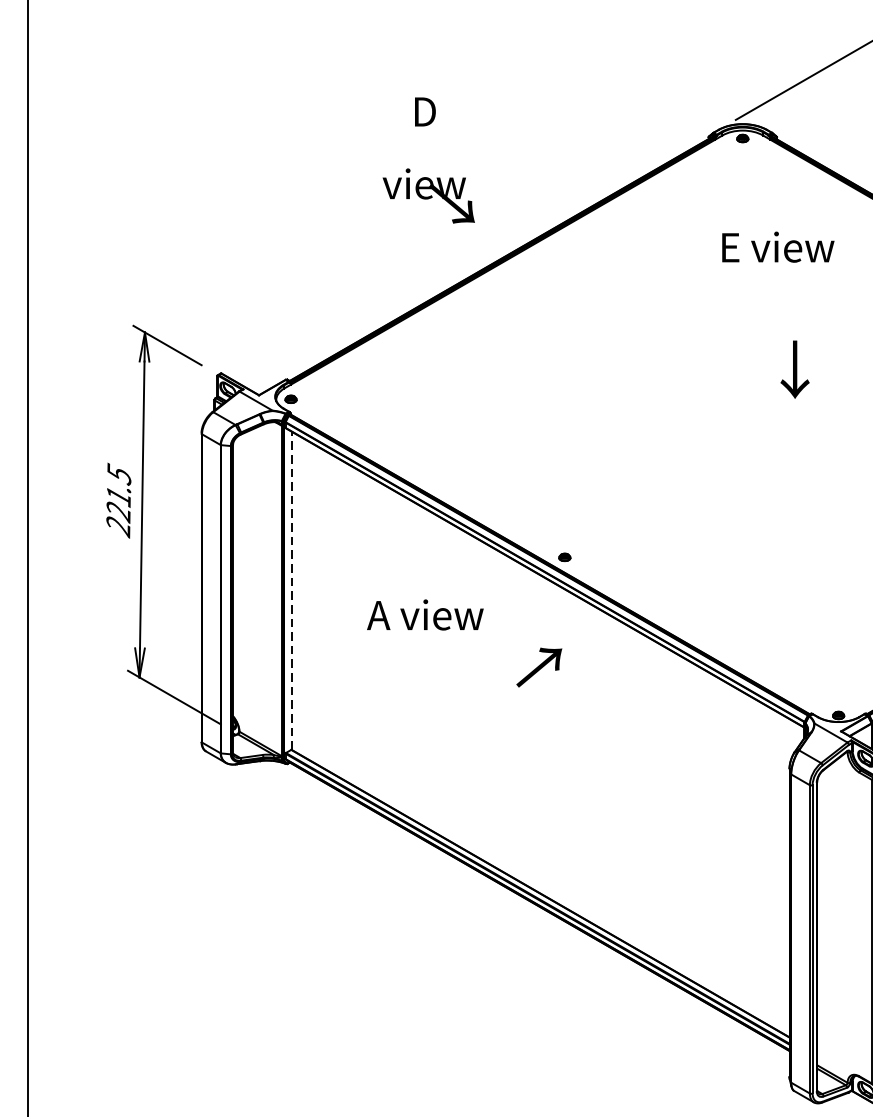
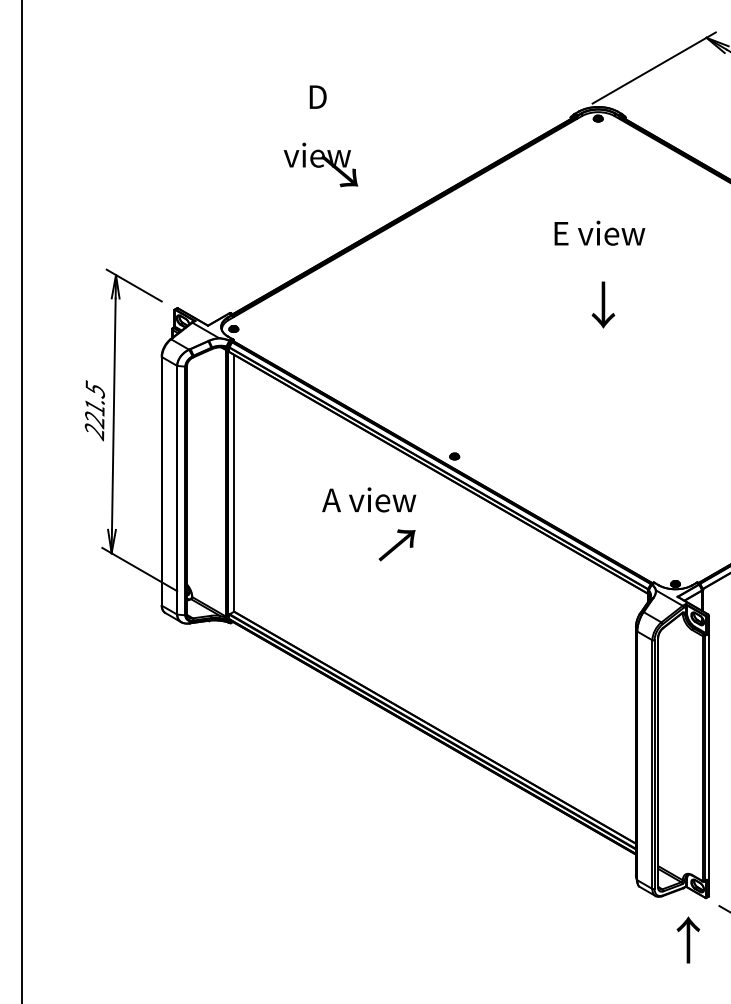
text: (428, 160) -> (320, 136), moved
text: (777, 246) -> (599, 232), moved
text: (795, 368) -> (603, 304), moved
line: (291, 589) -> (234, 482), dashed -> solid
text: (425, 614) -> (369, 499), moved
text: (538, 667) -> (396, 545), moved

